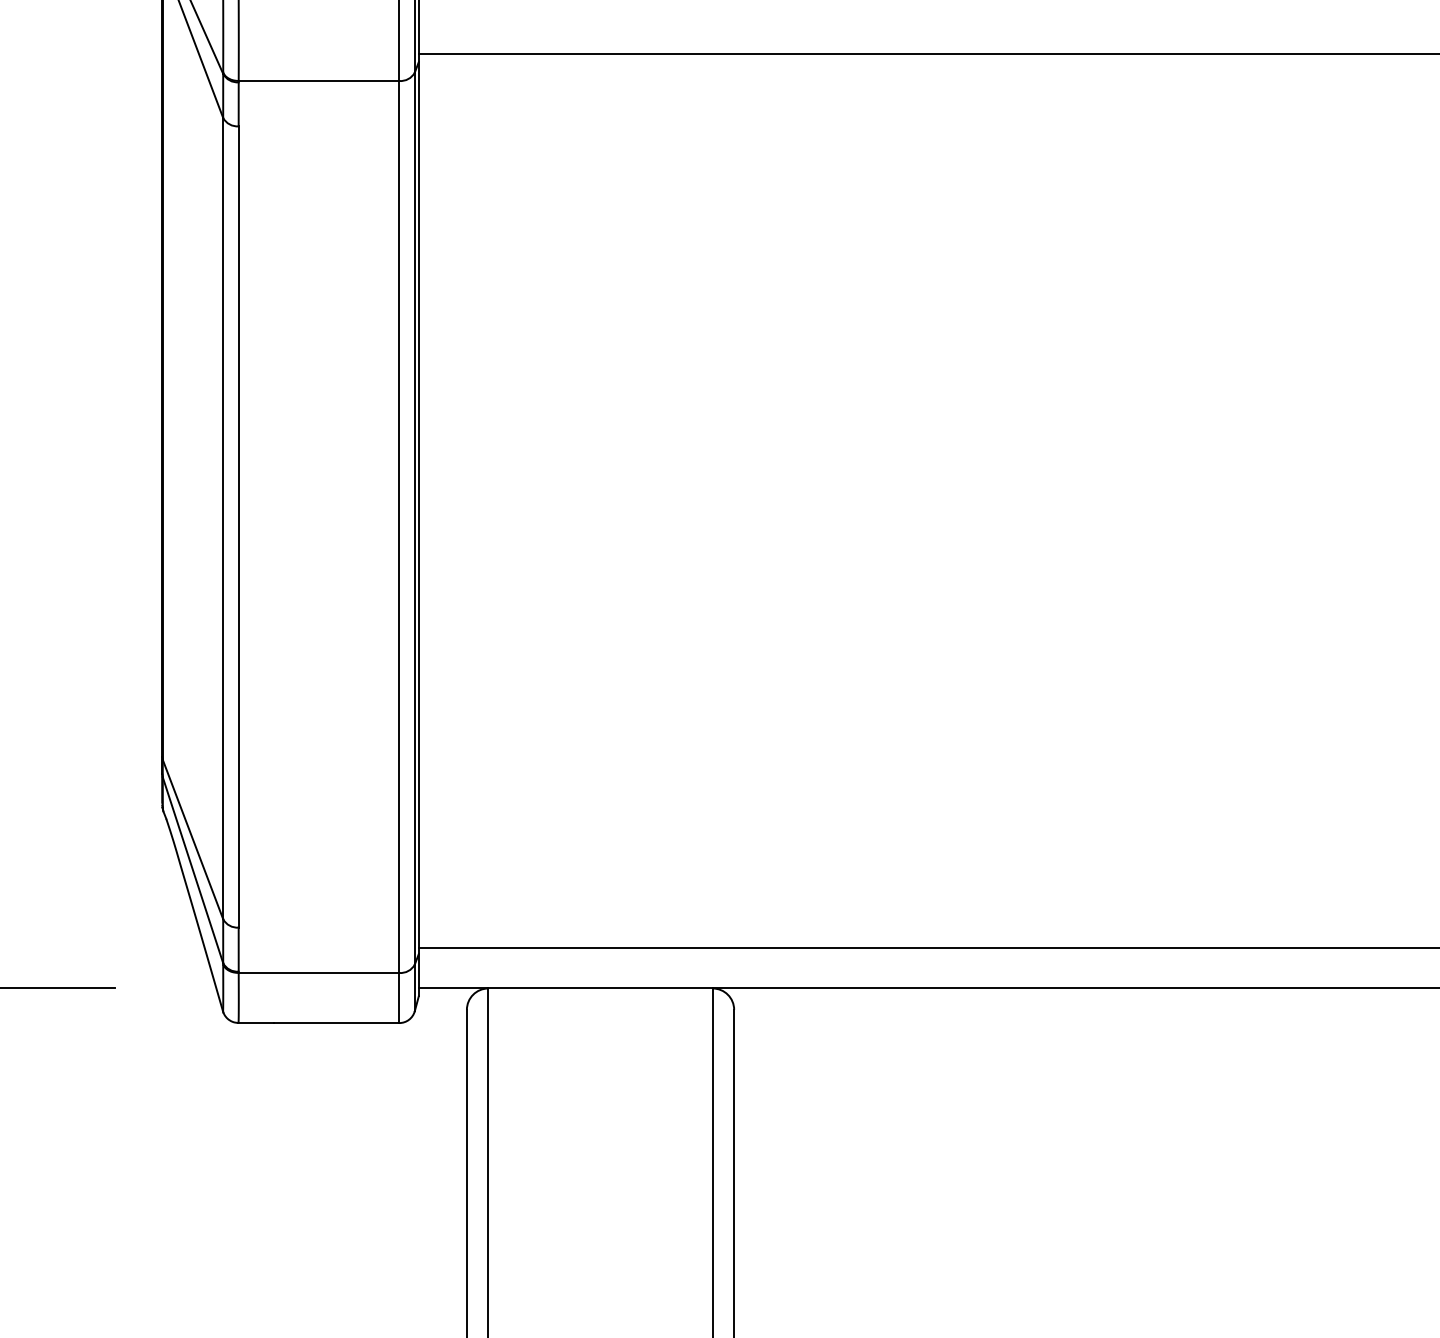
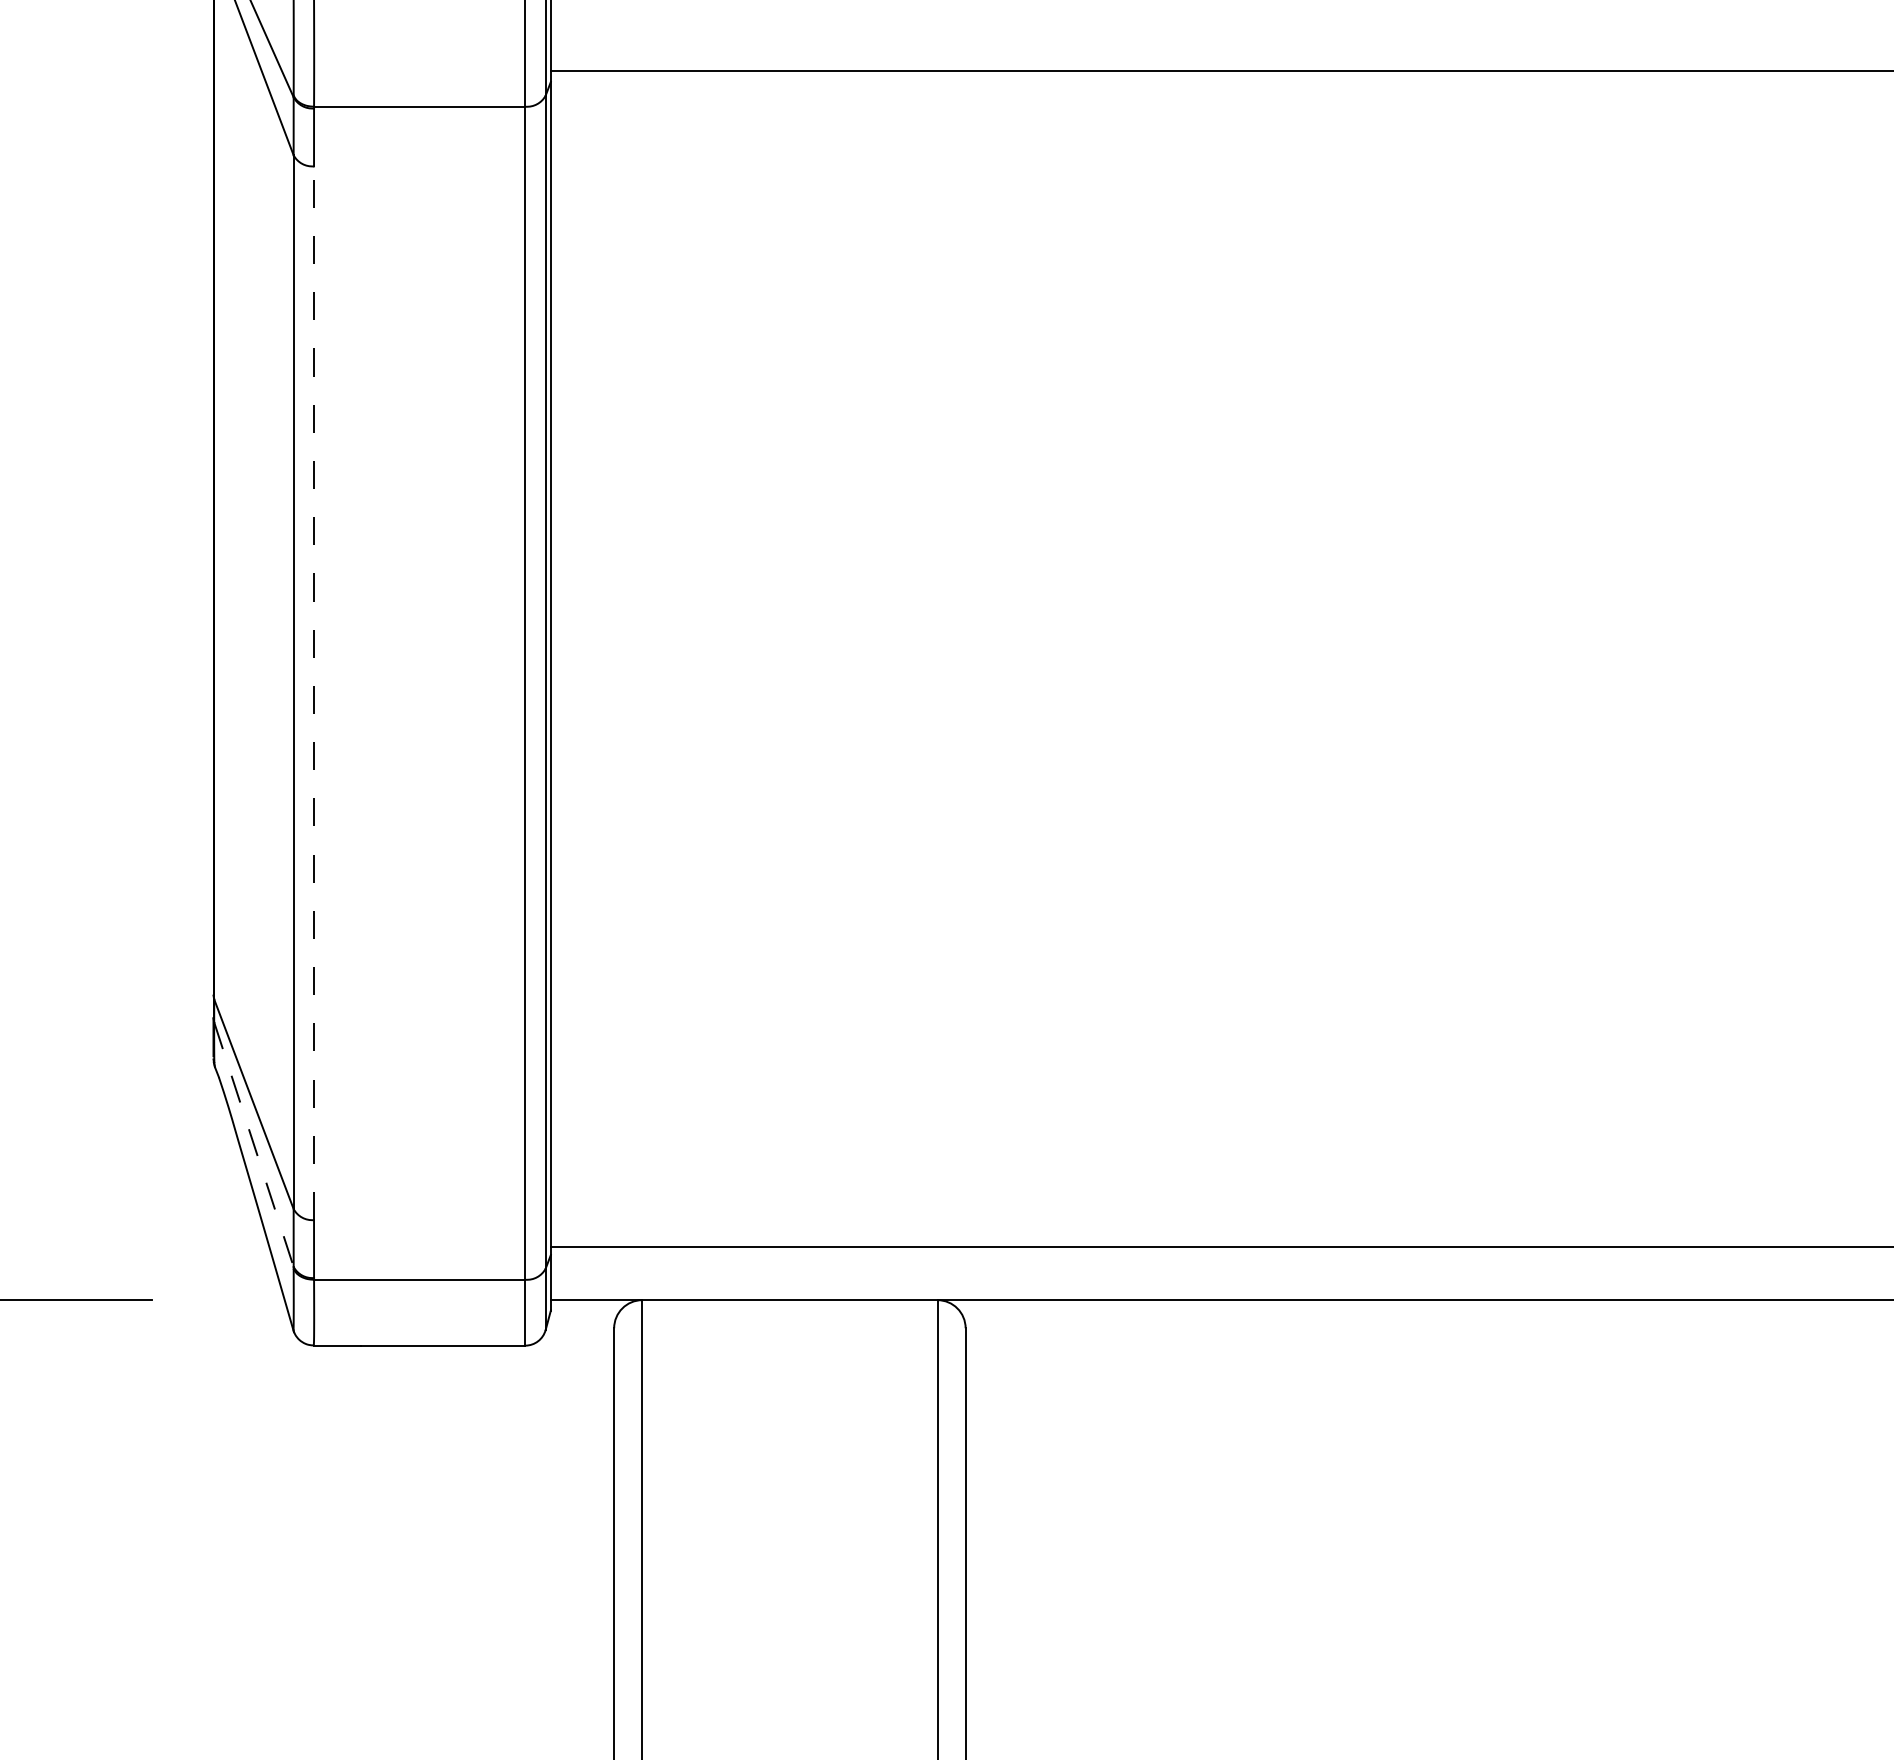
line: (239, 527) -> (314, 693), solid -> dashed
line: (192, 870) -> (253, 1144), solid -> dashed

